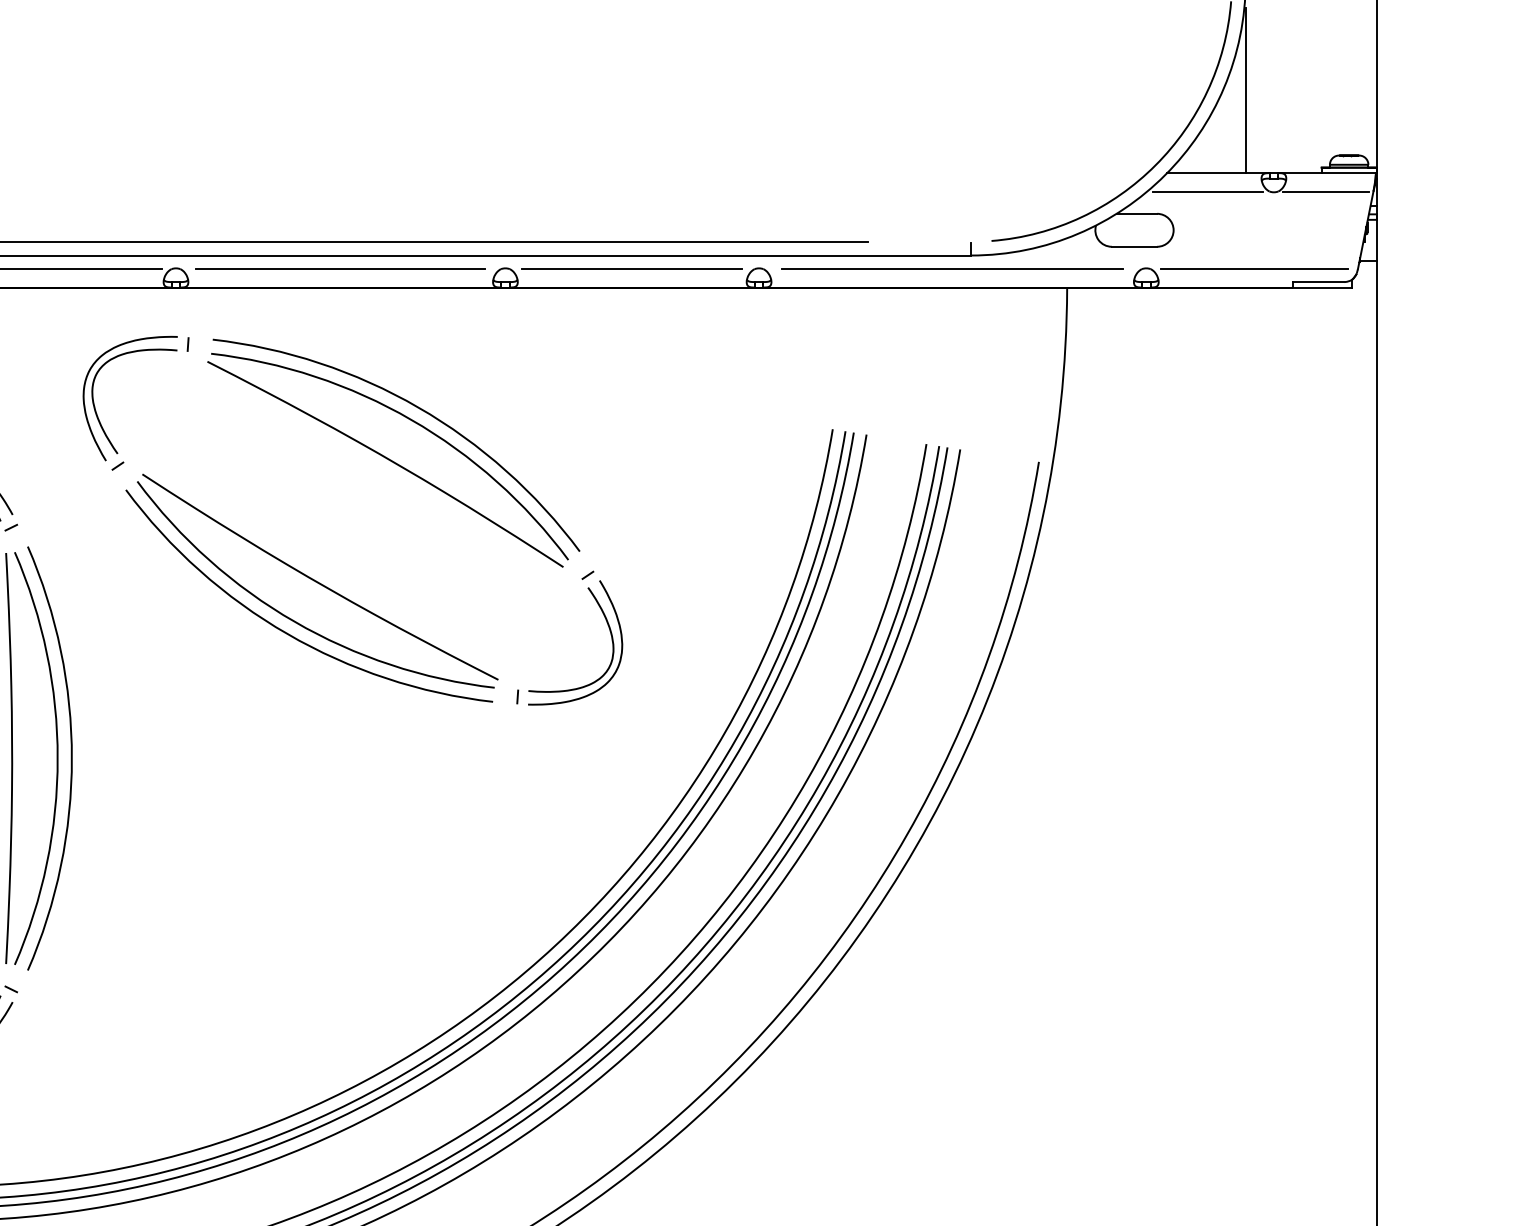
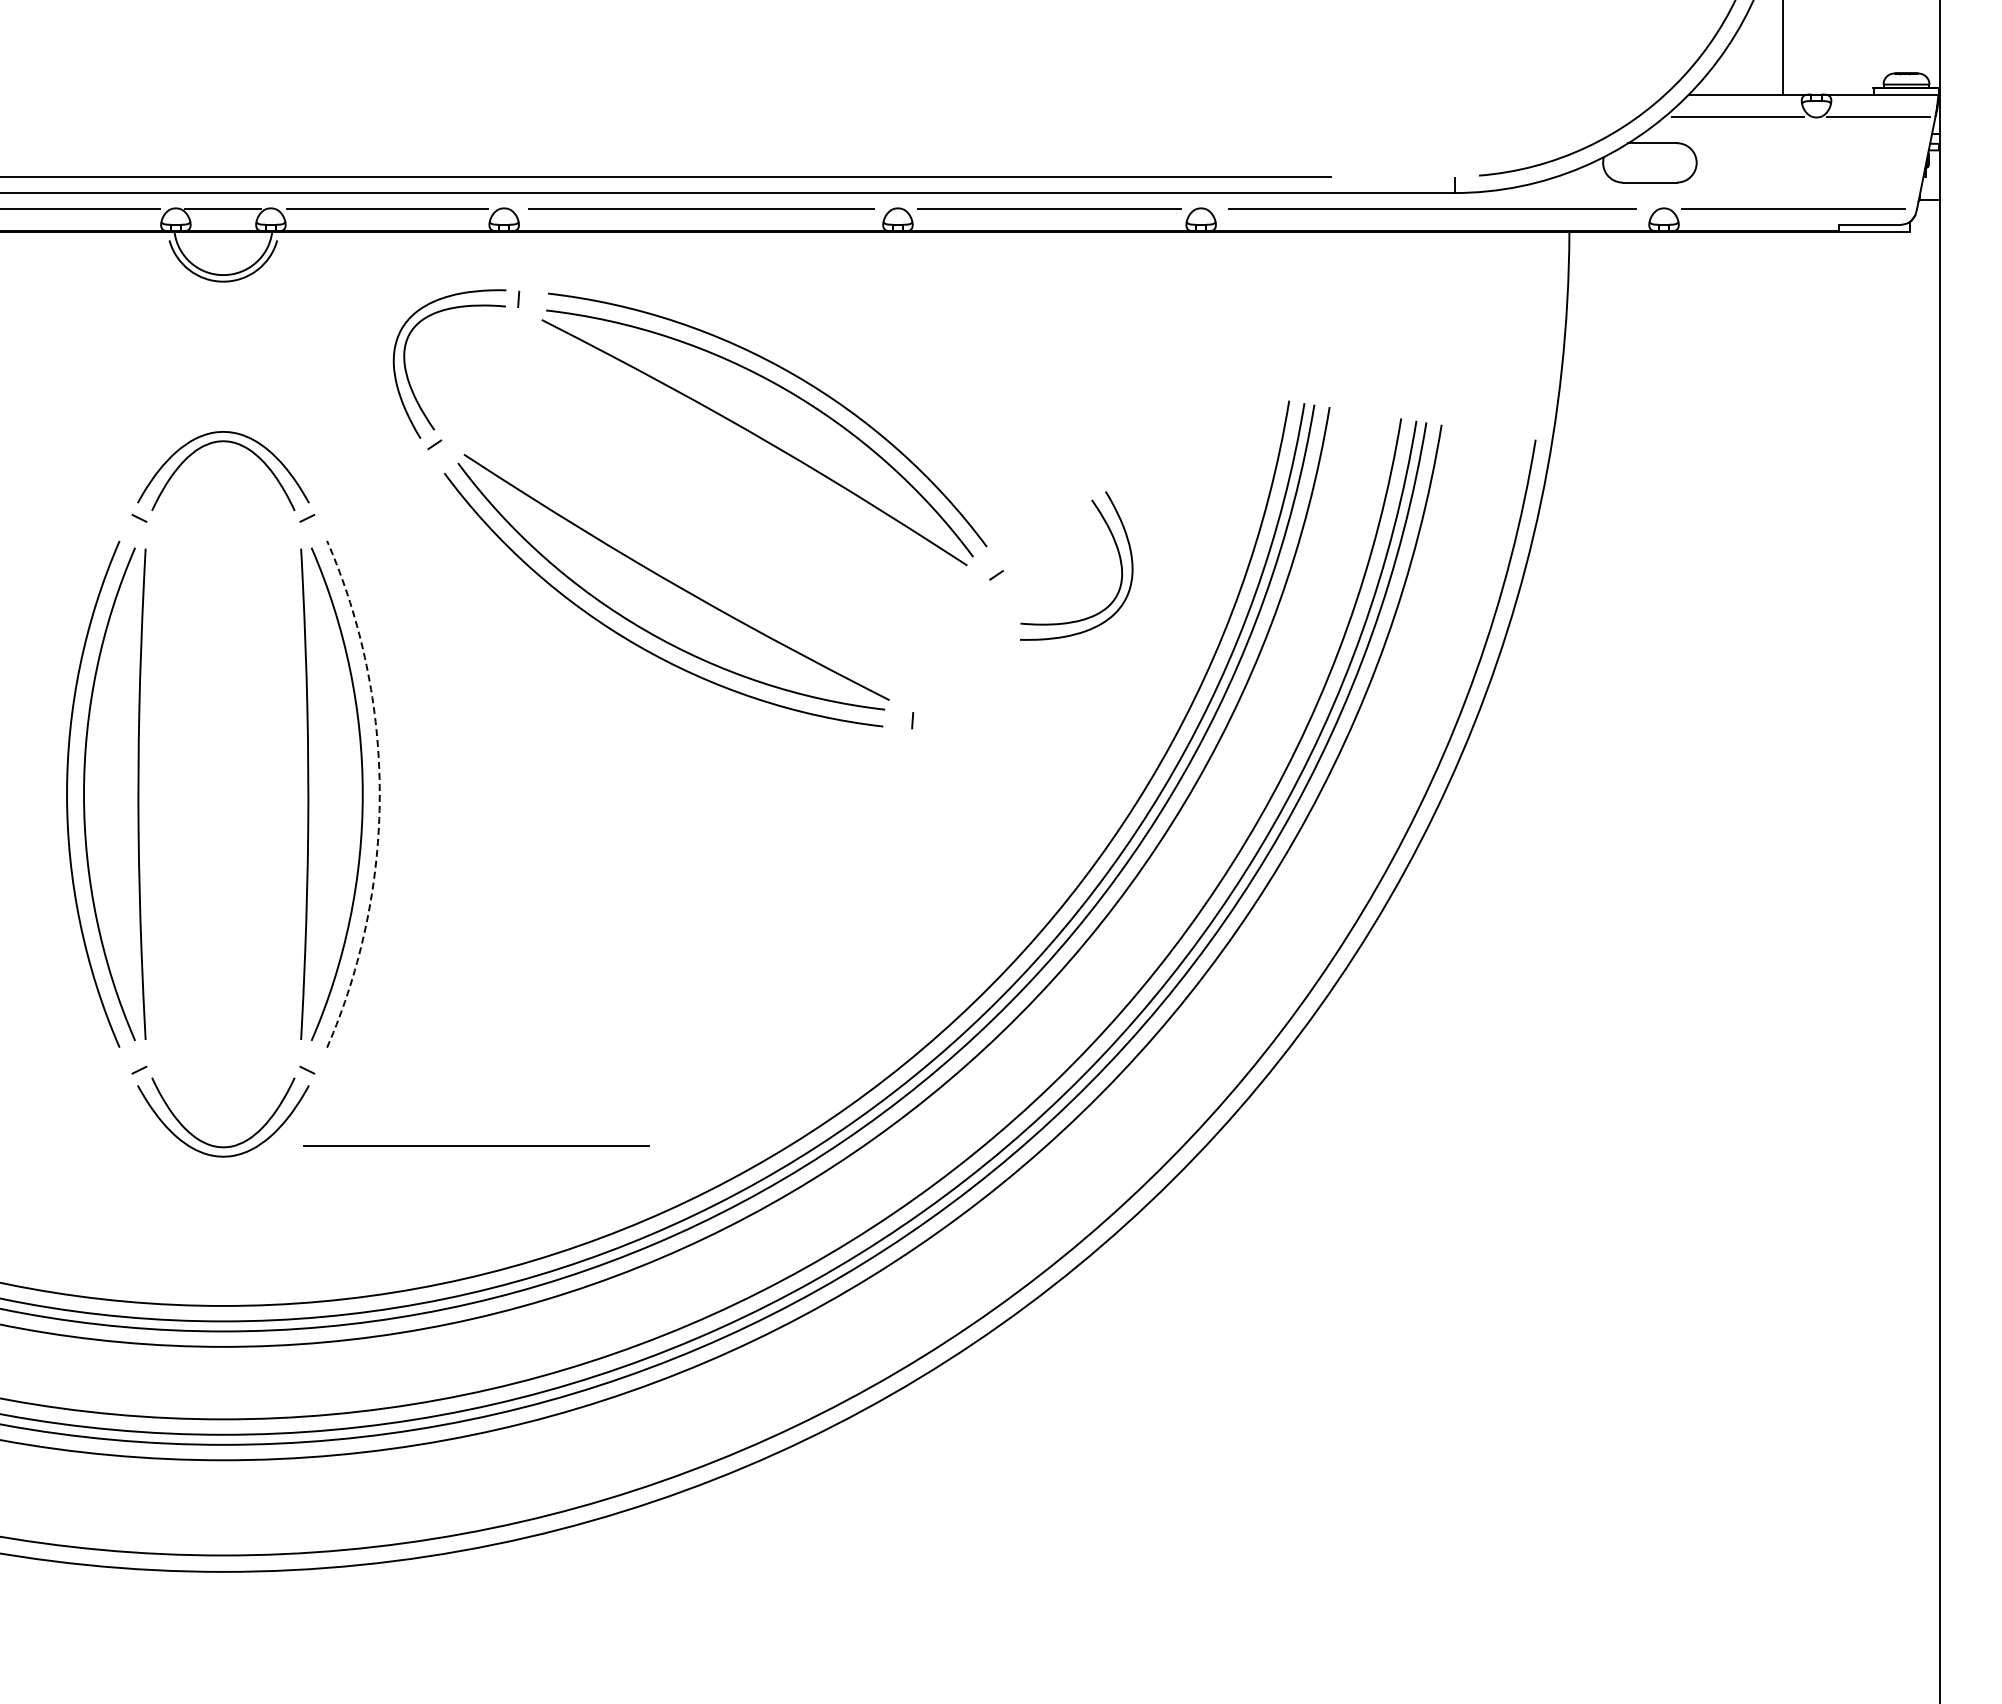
part: (609, 631) -> (1117, 552), moved
arc: (71, 758) -> (379, 794), solid -> dashed
line: (152, 1052) -> (476, 1145), added

